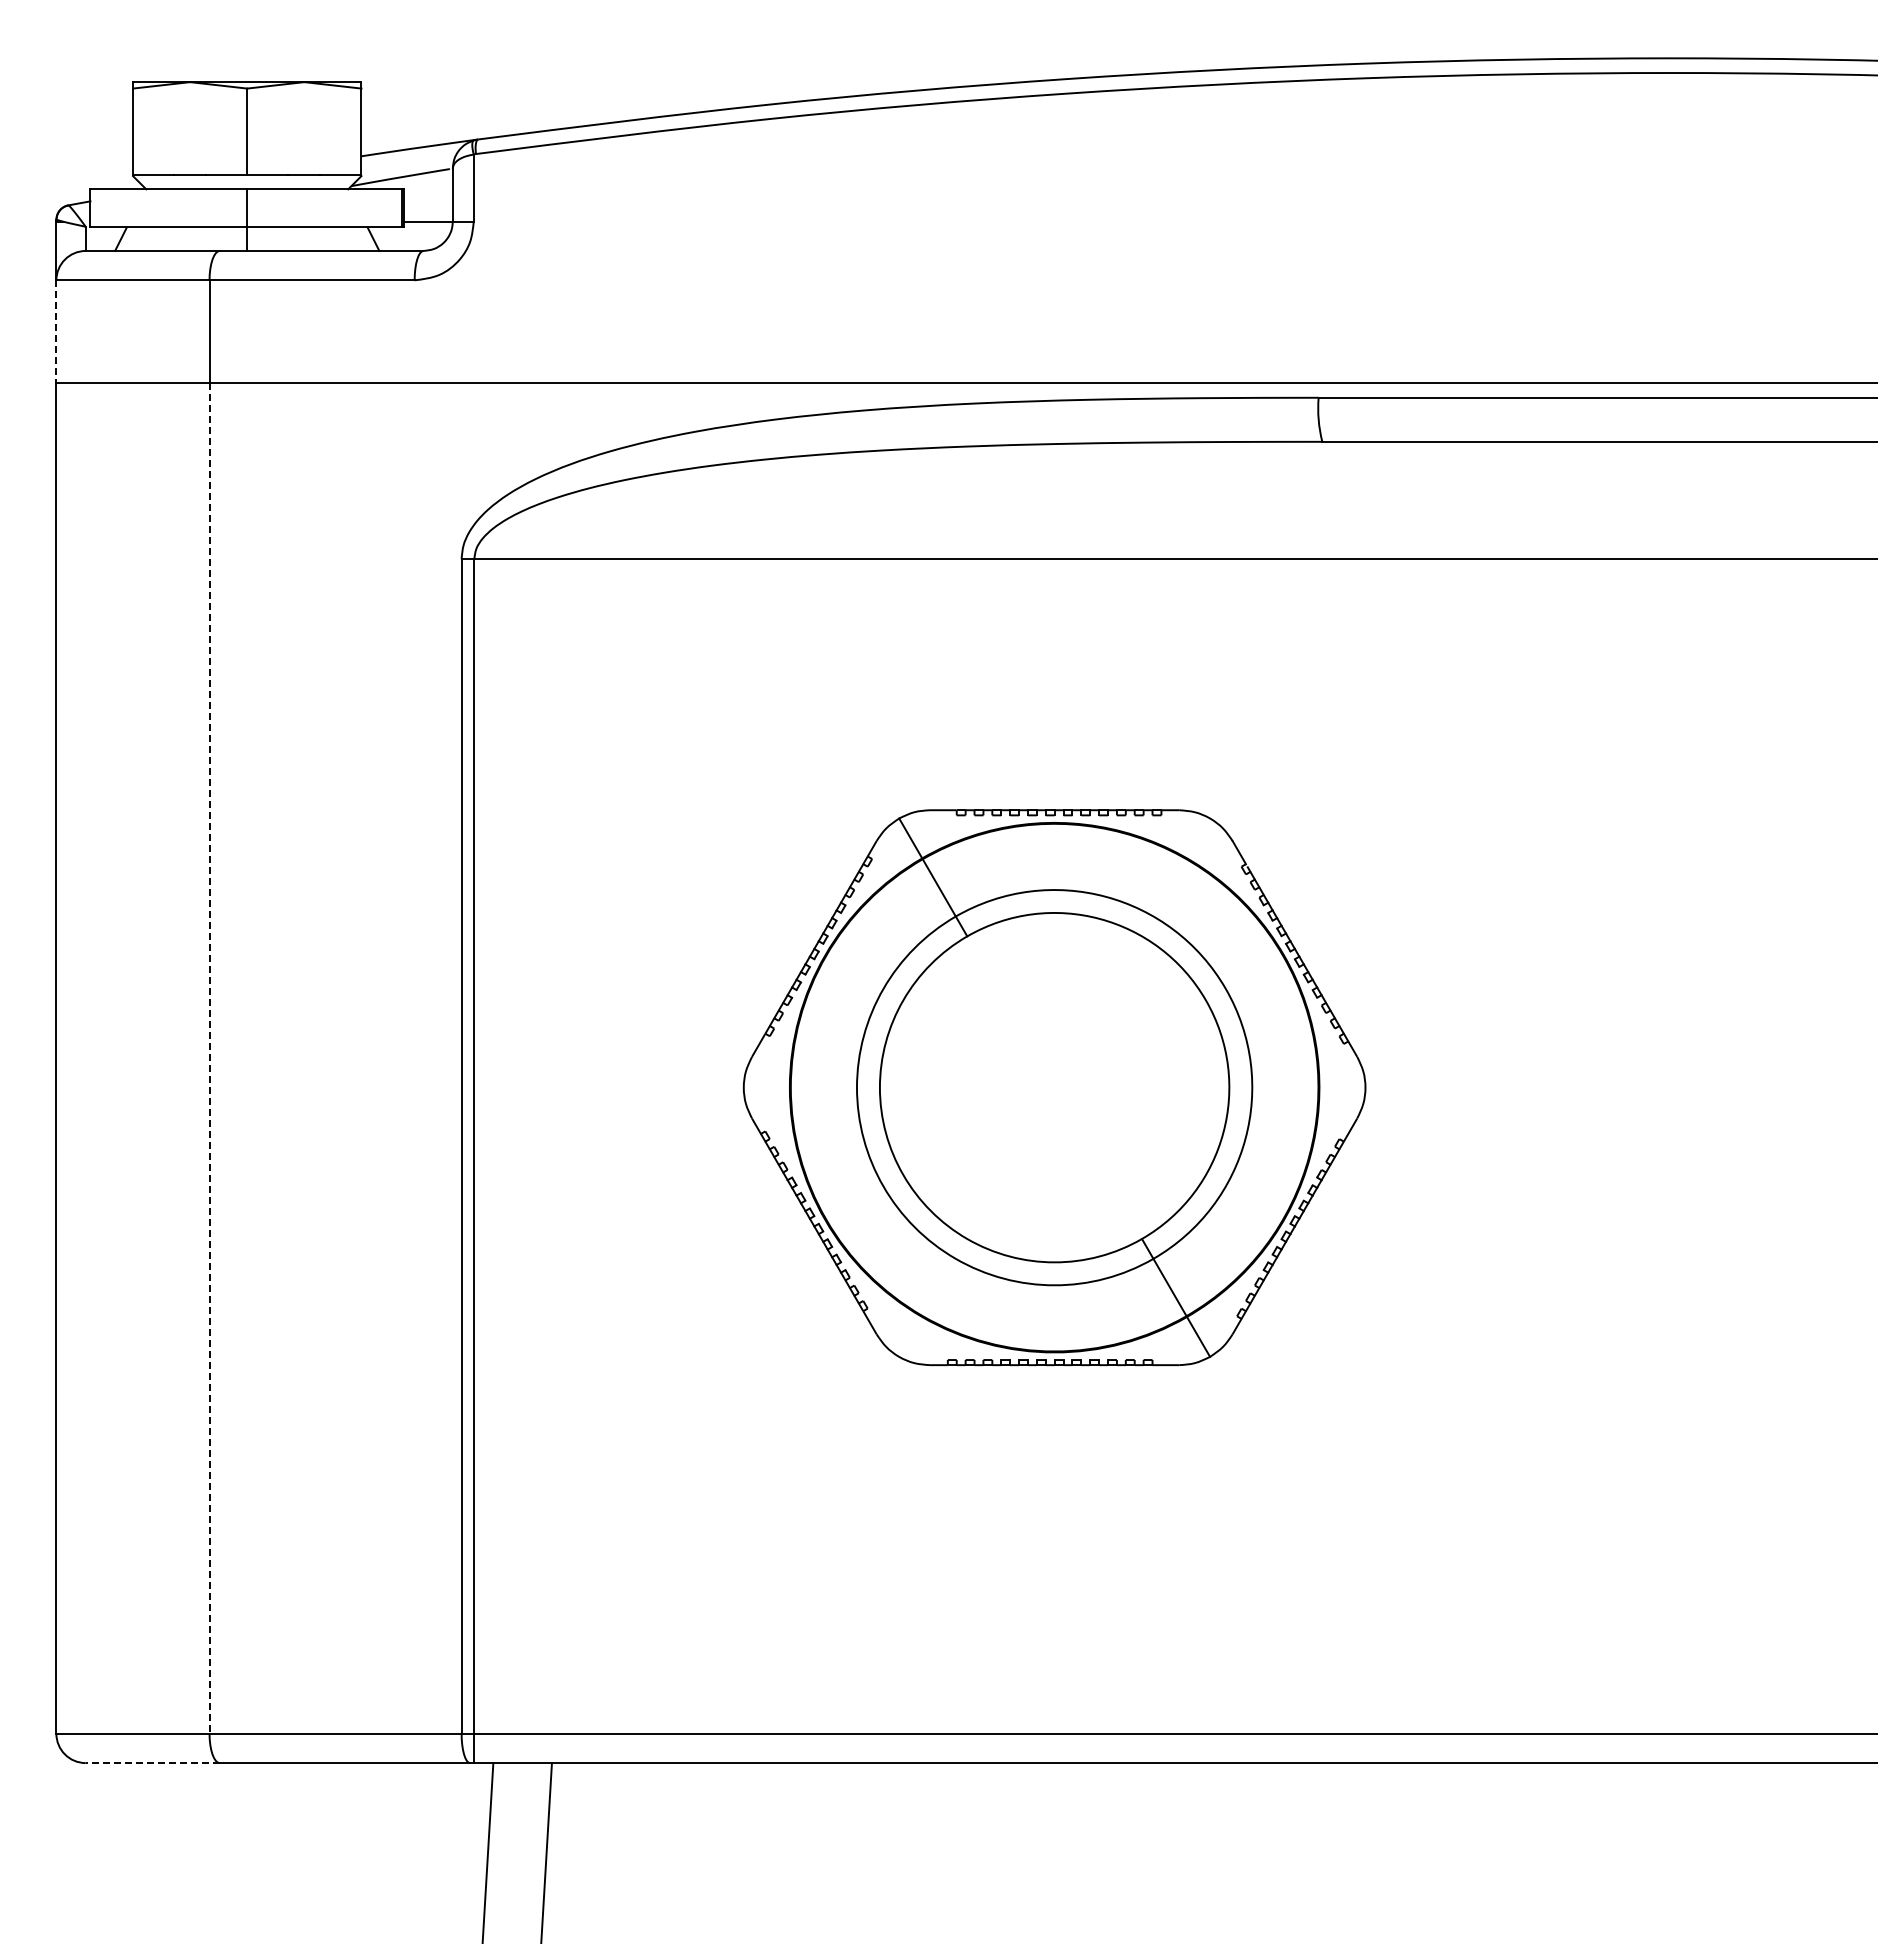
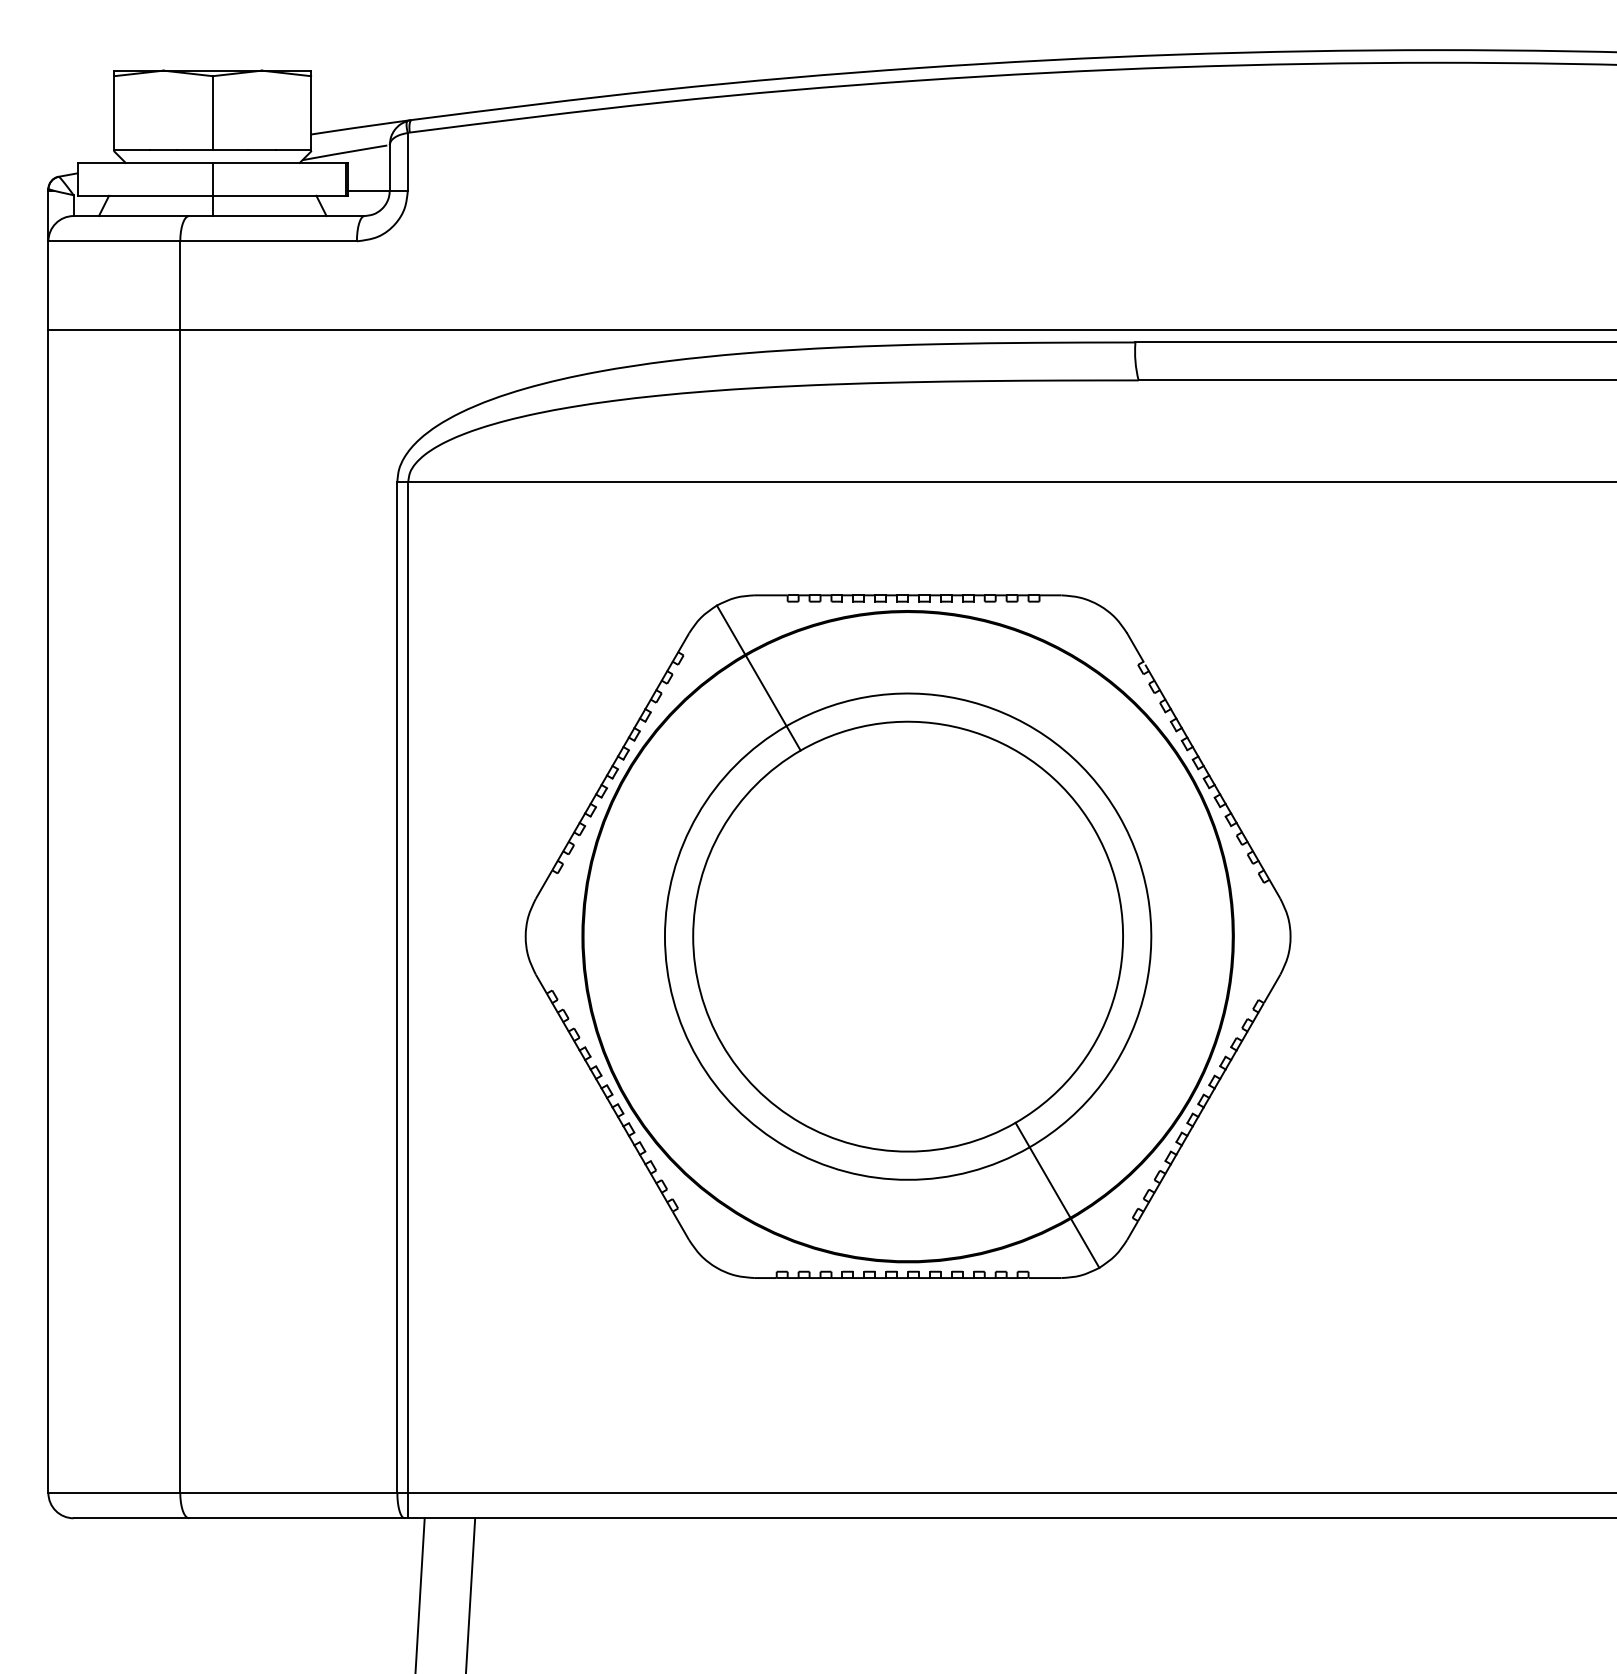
line: (56, 332) -> (48, 286), dashed -> solid
line: (209, 1058) -> (180, 911), dashed -> solid
part: (1054, 1087) -> (907, 936), size x1.43
line: (152, 1763) -> (131, 1518), dashed -> solid

